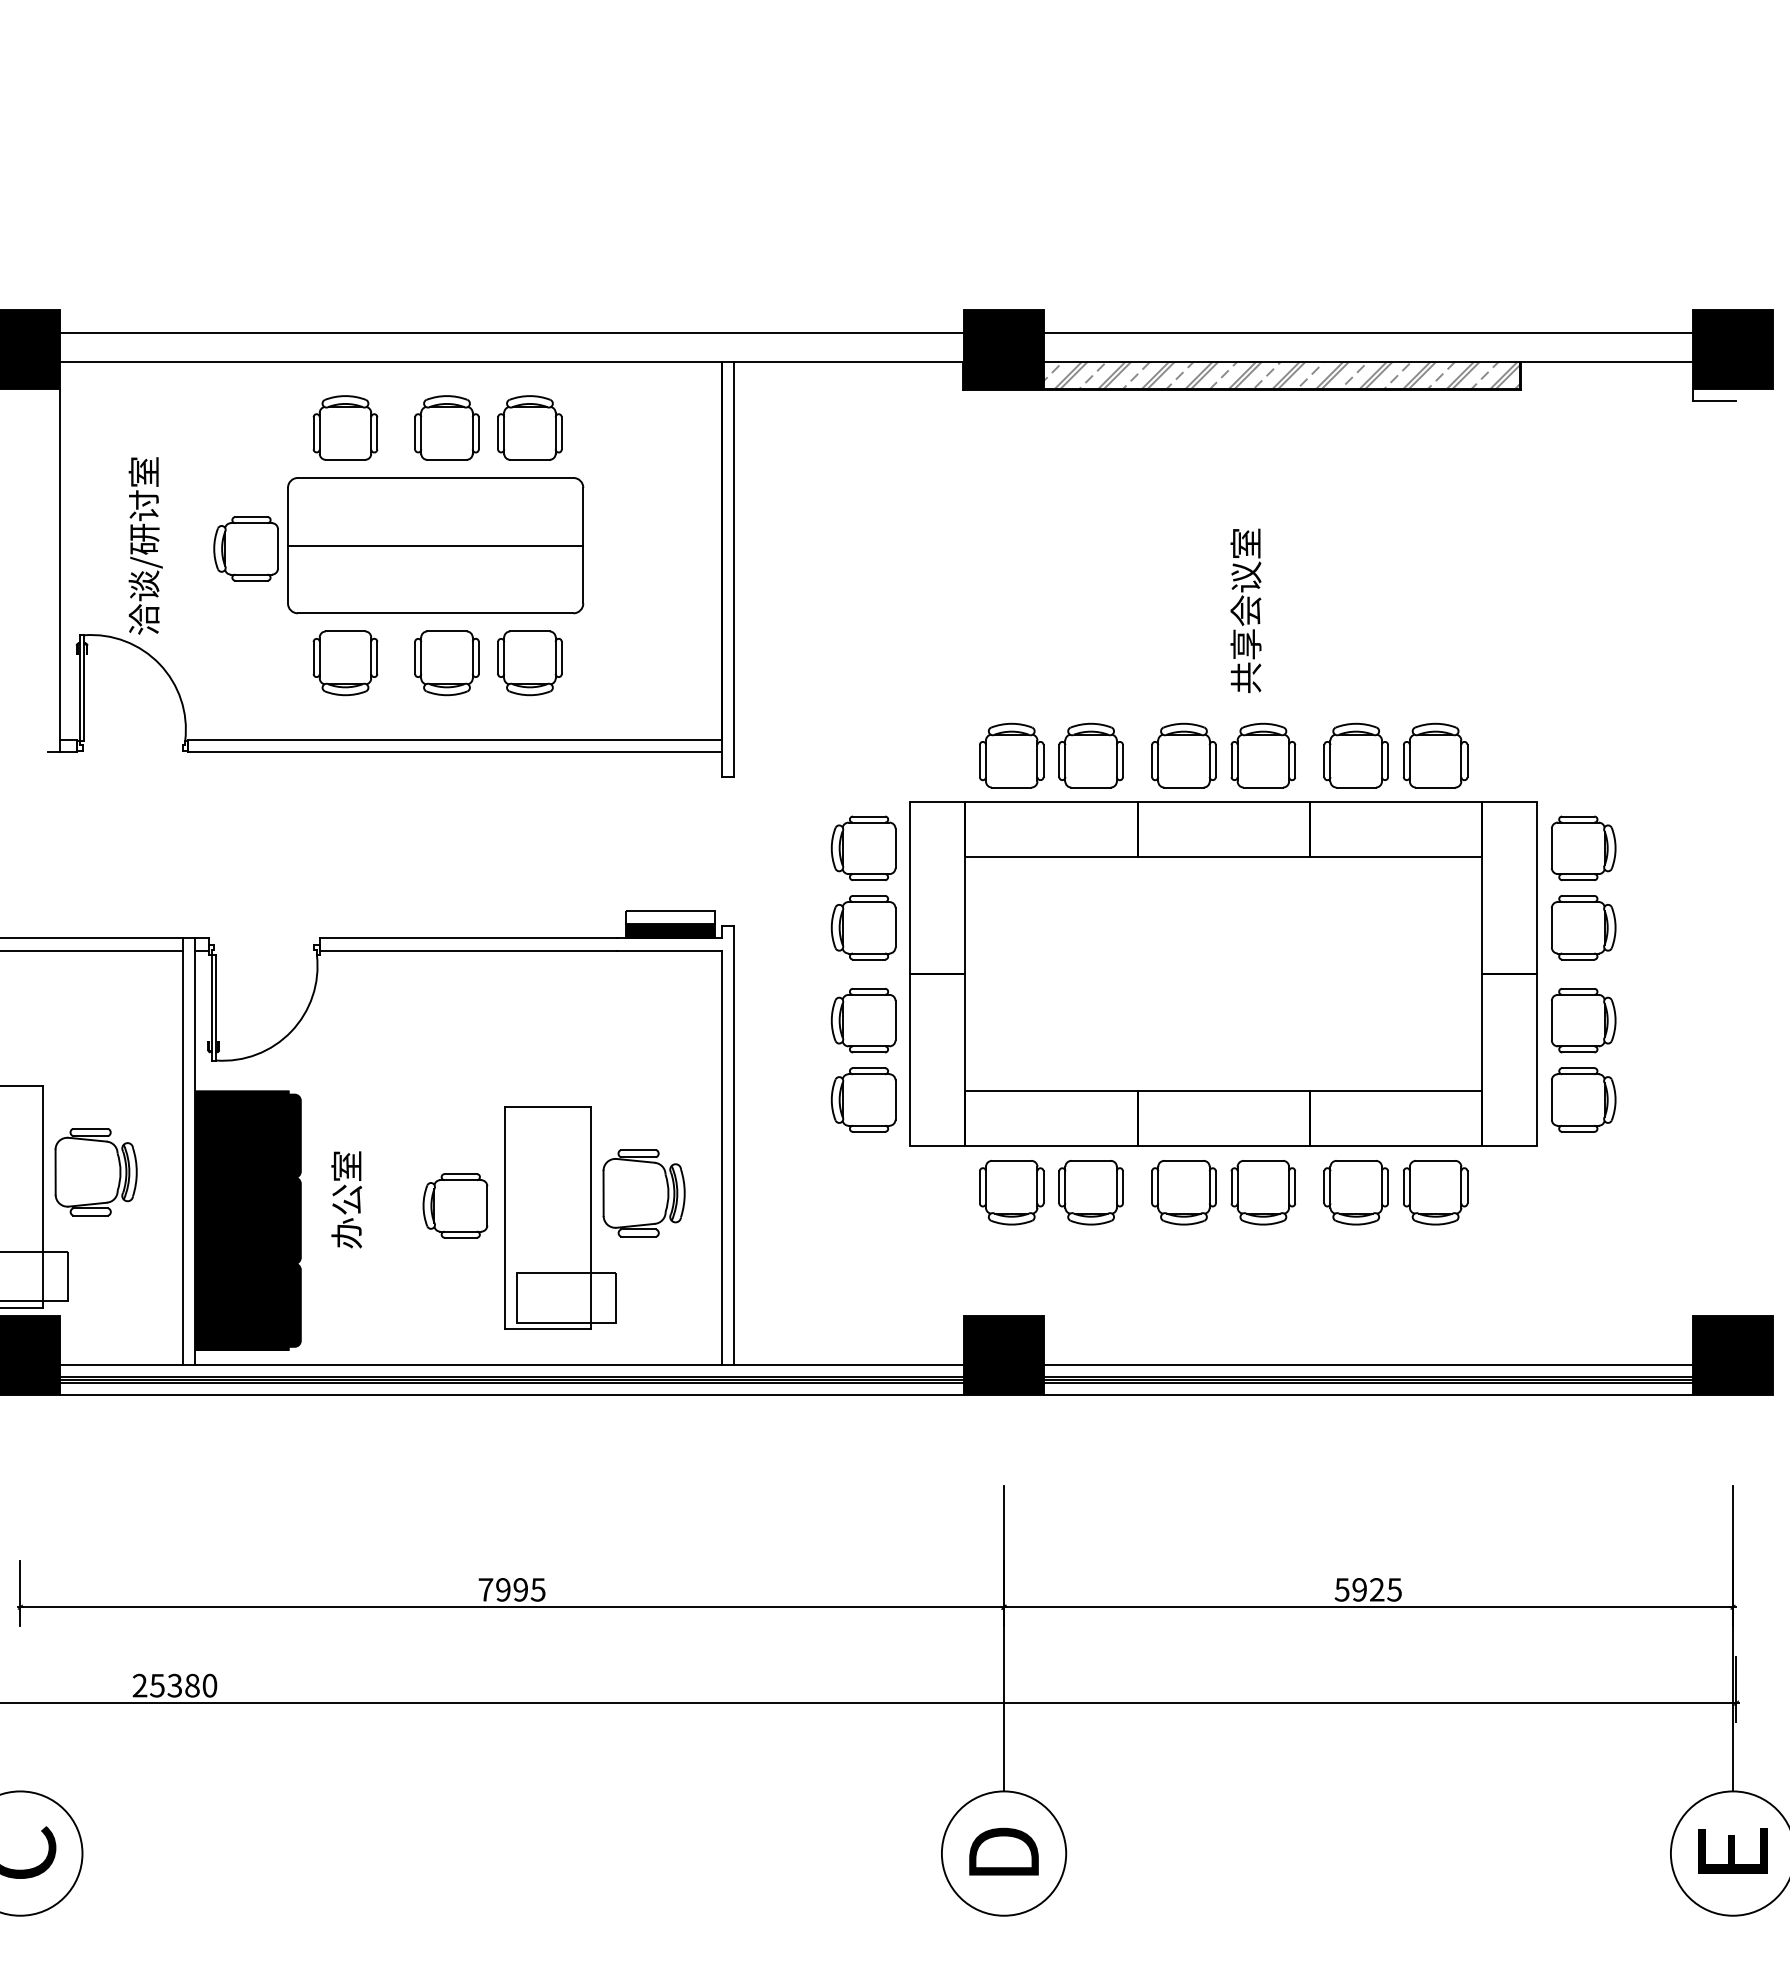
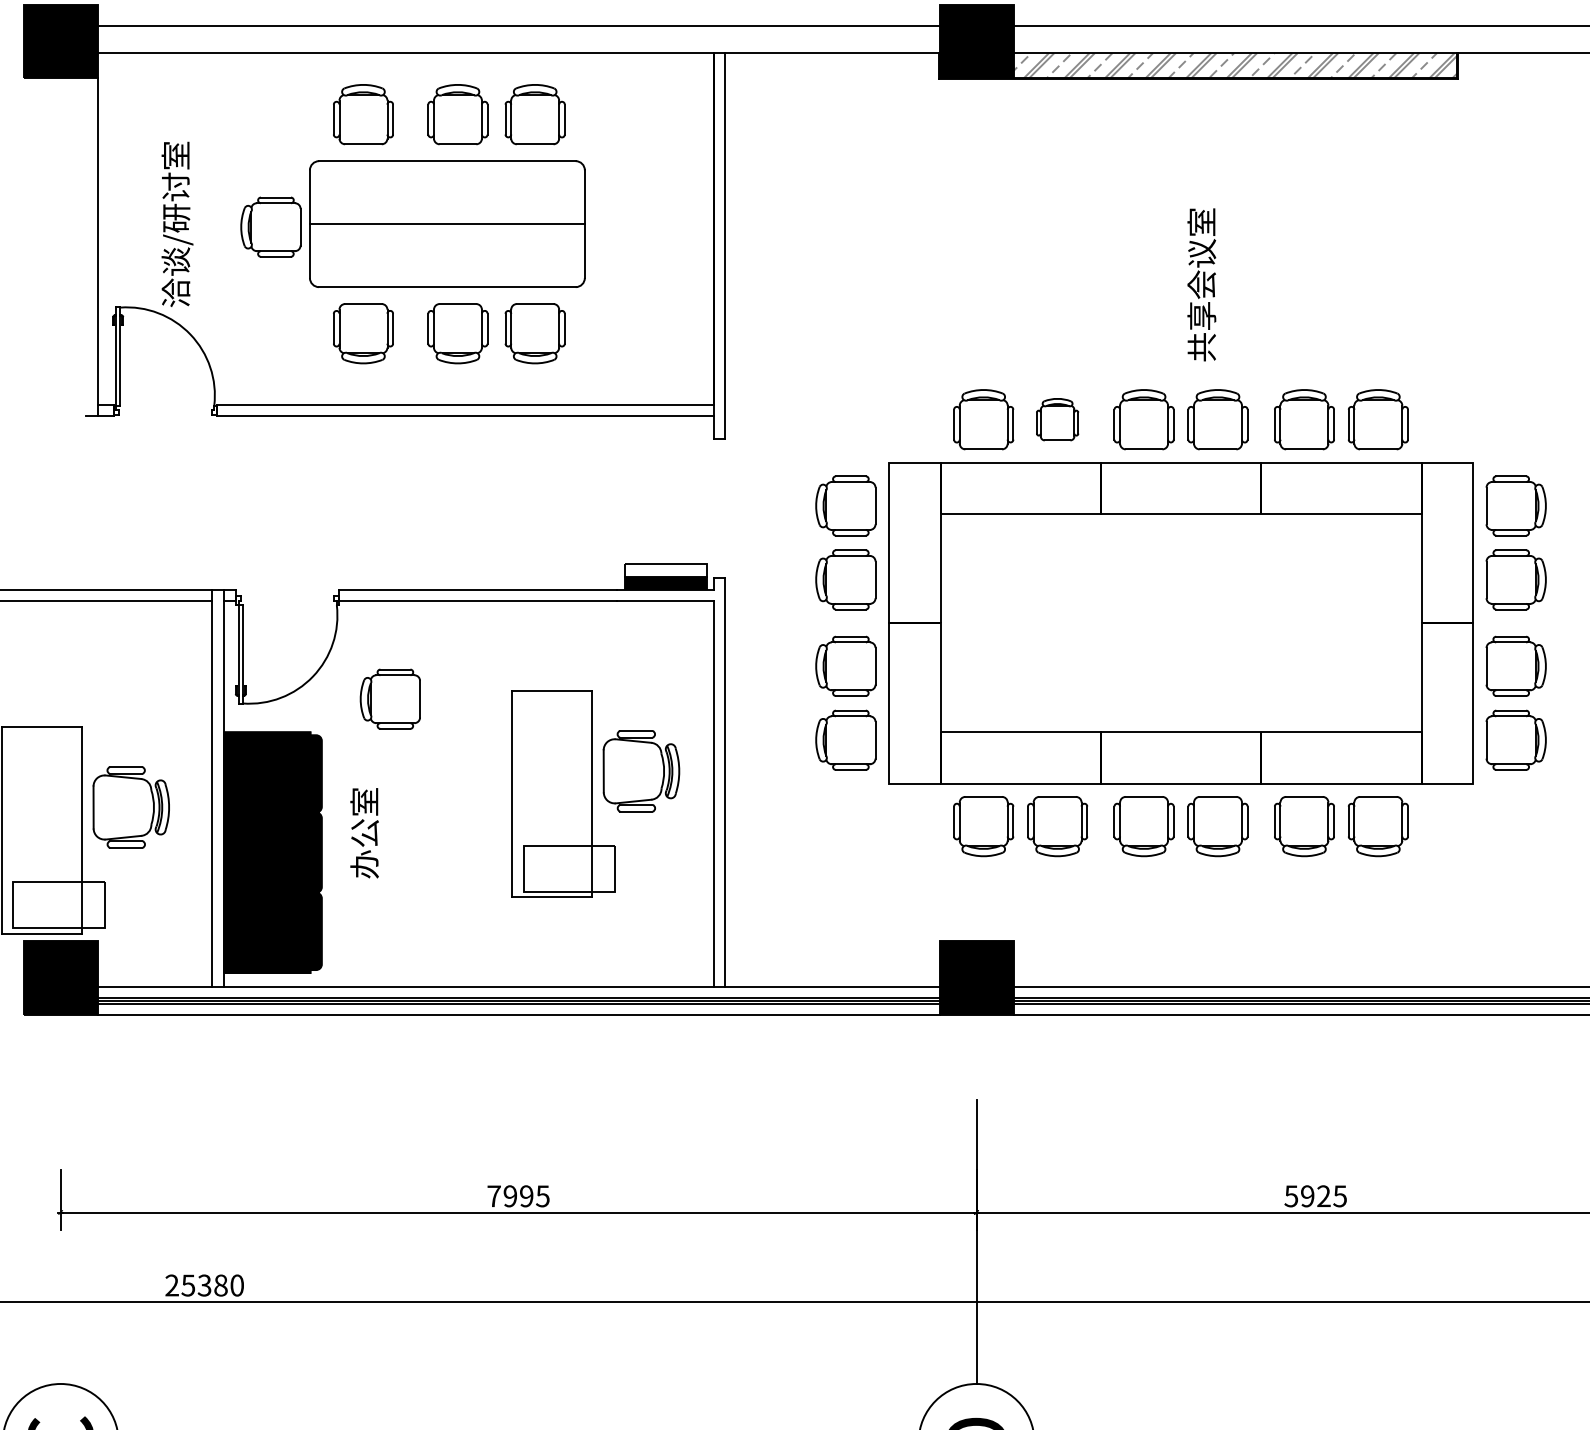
part: (1090, 755) -> (1057, 419), size x0.7
part: (455, 1205) -> (390, 698), moved
part: (594, 1217) -> (595, 793), moved

